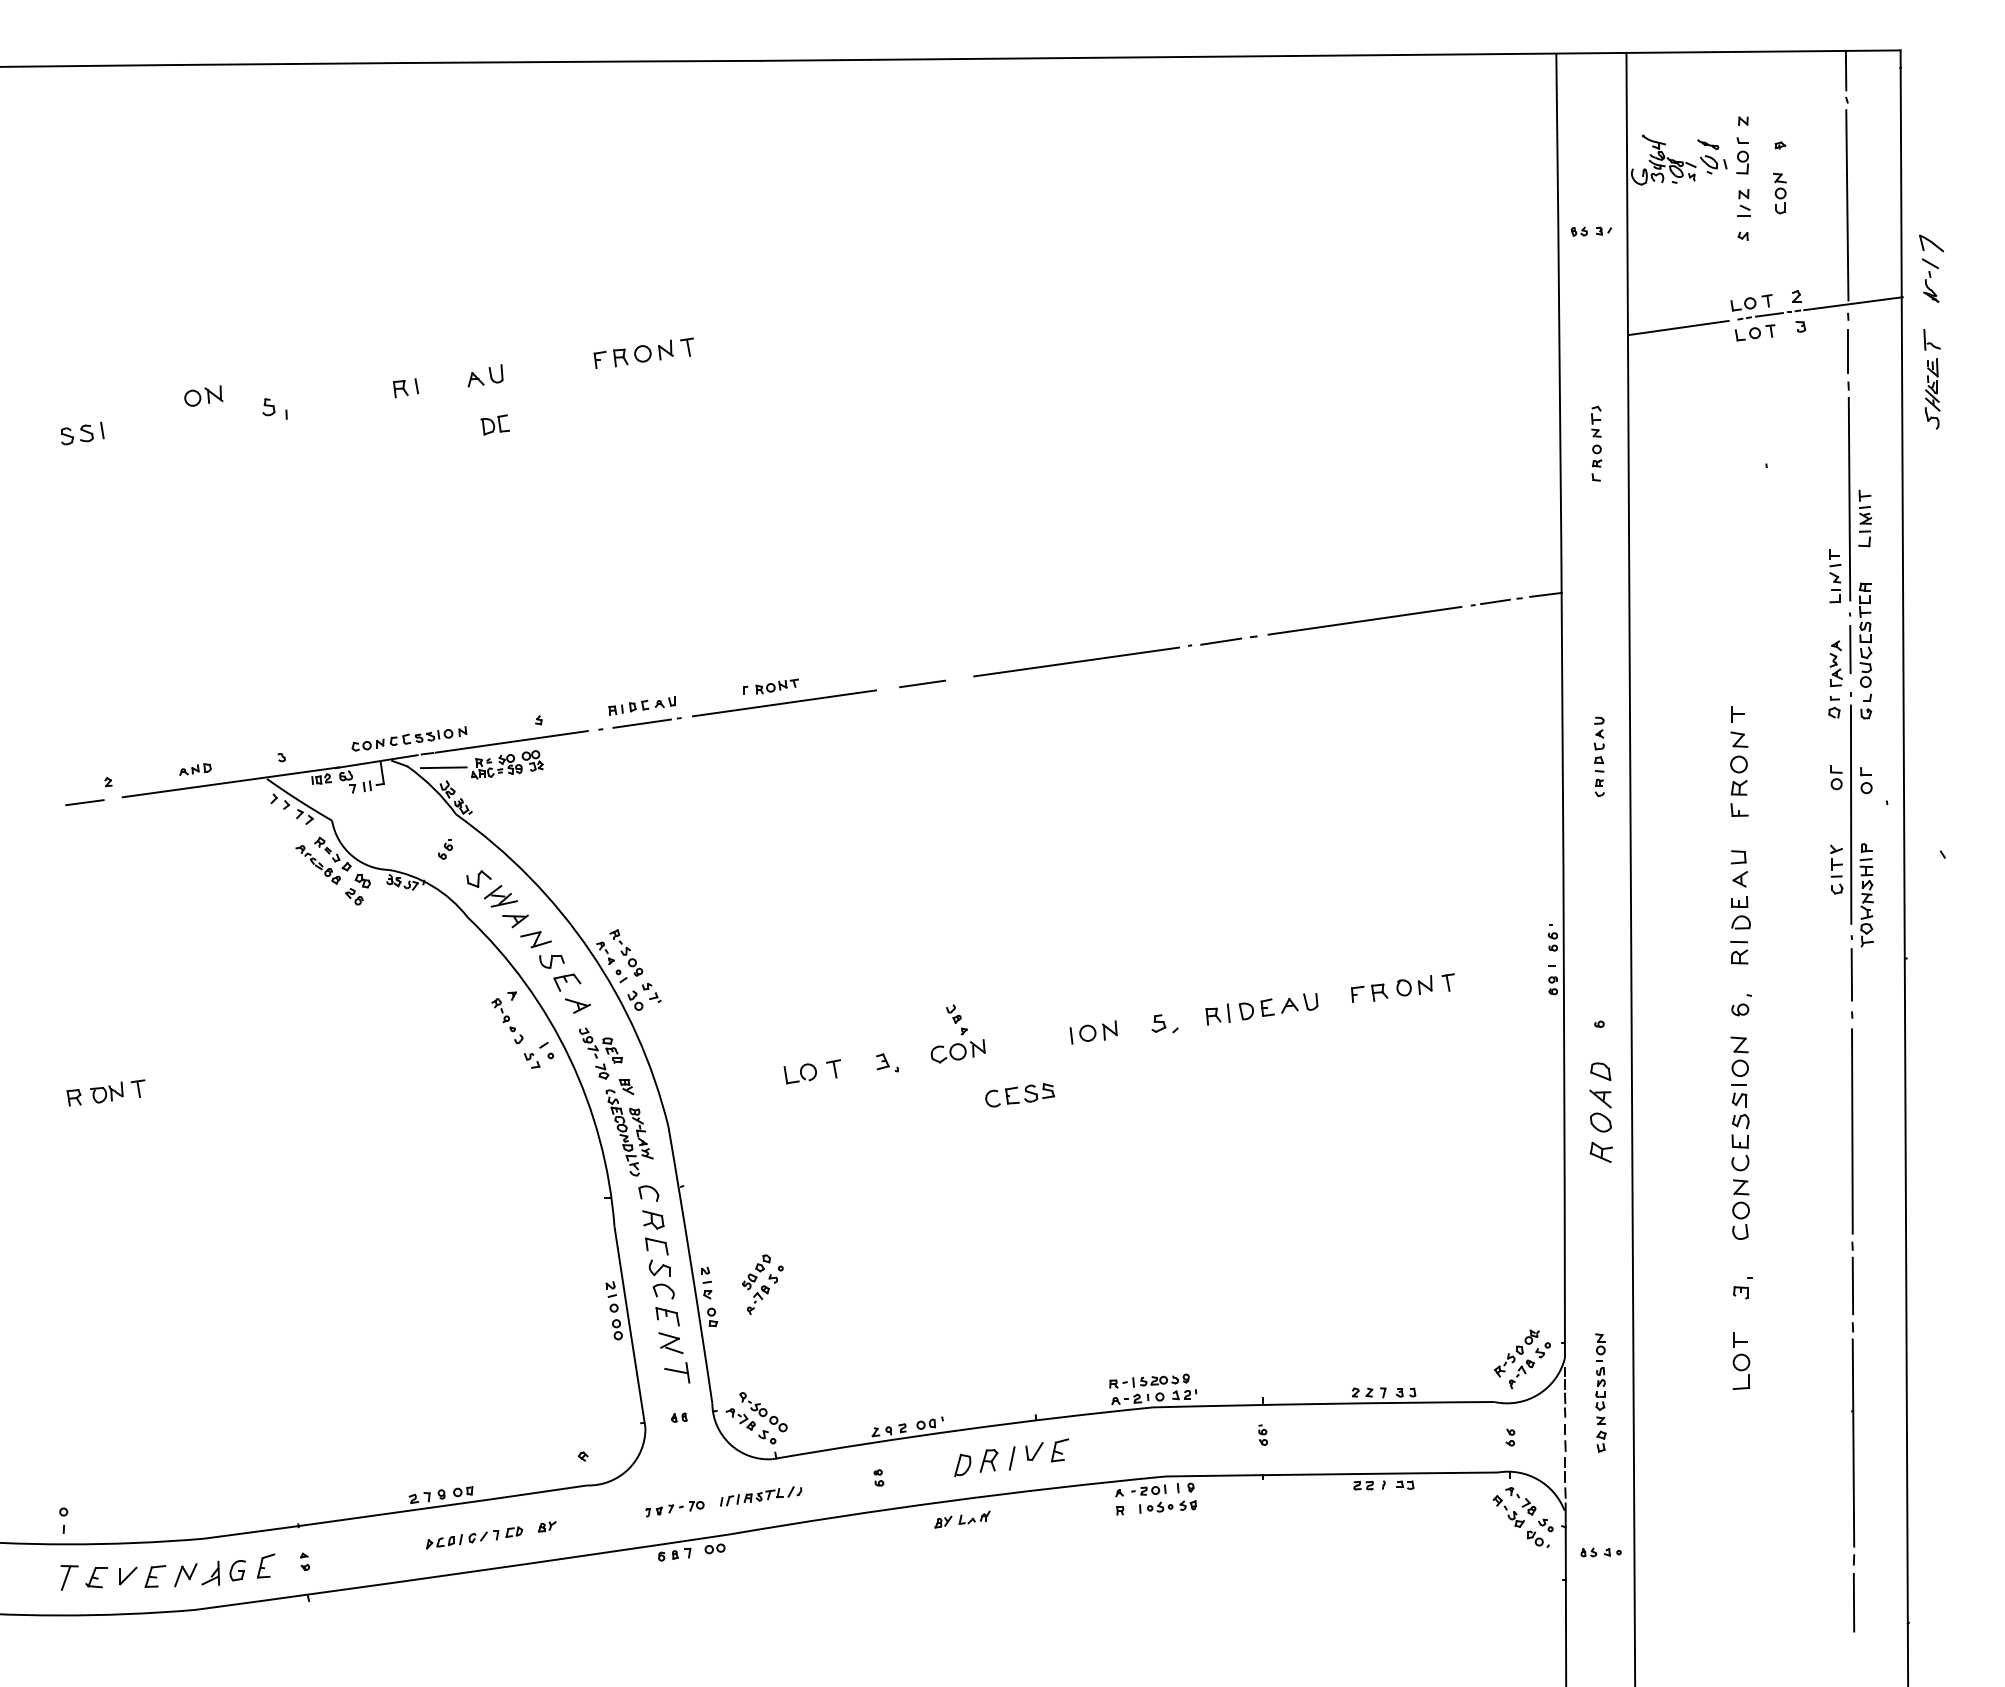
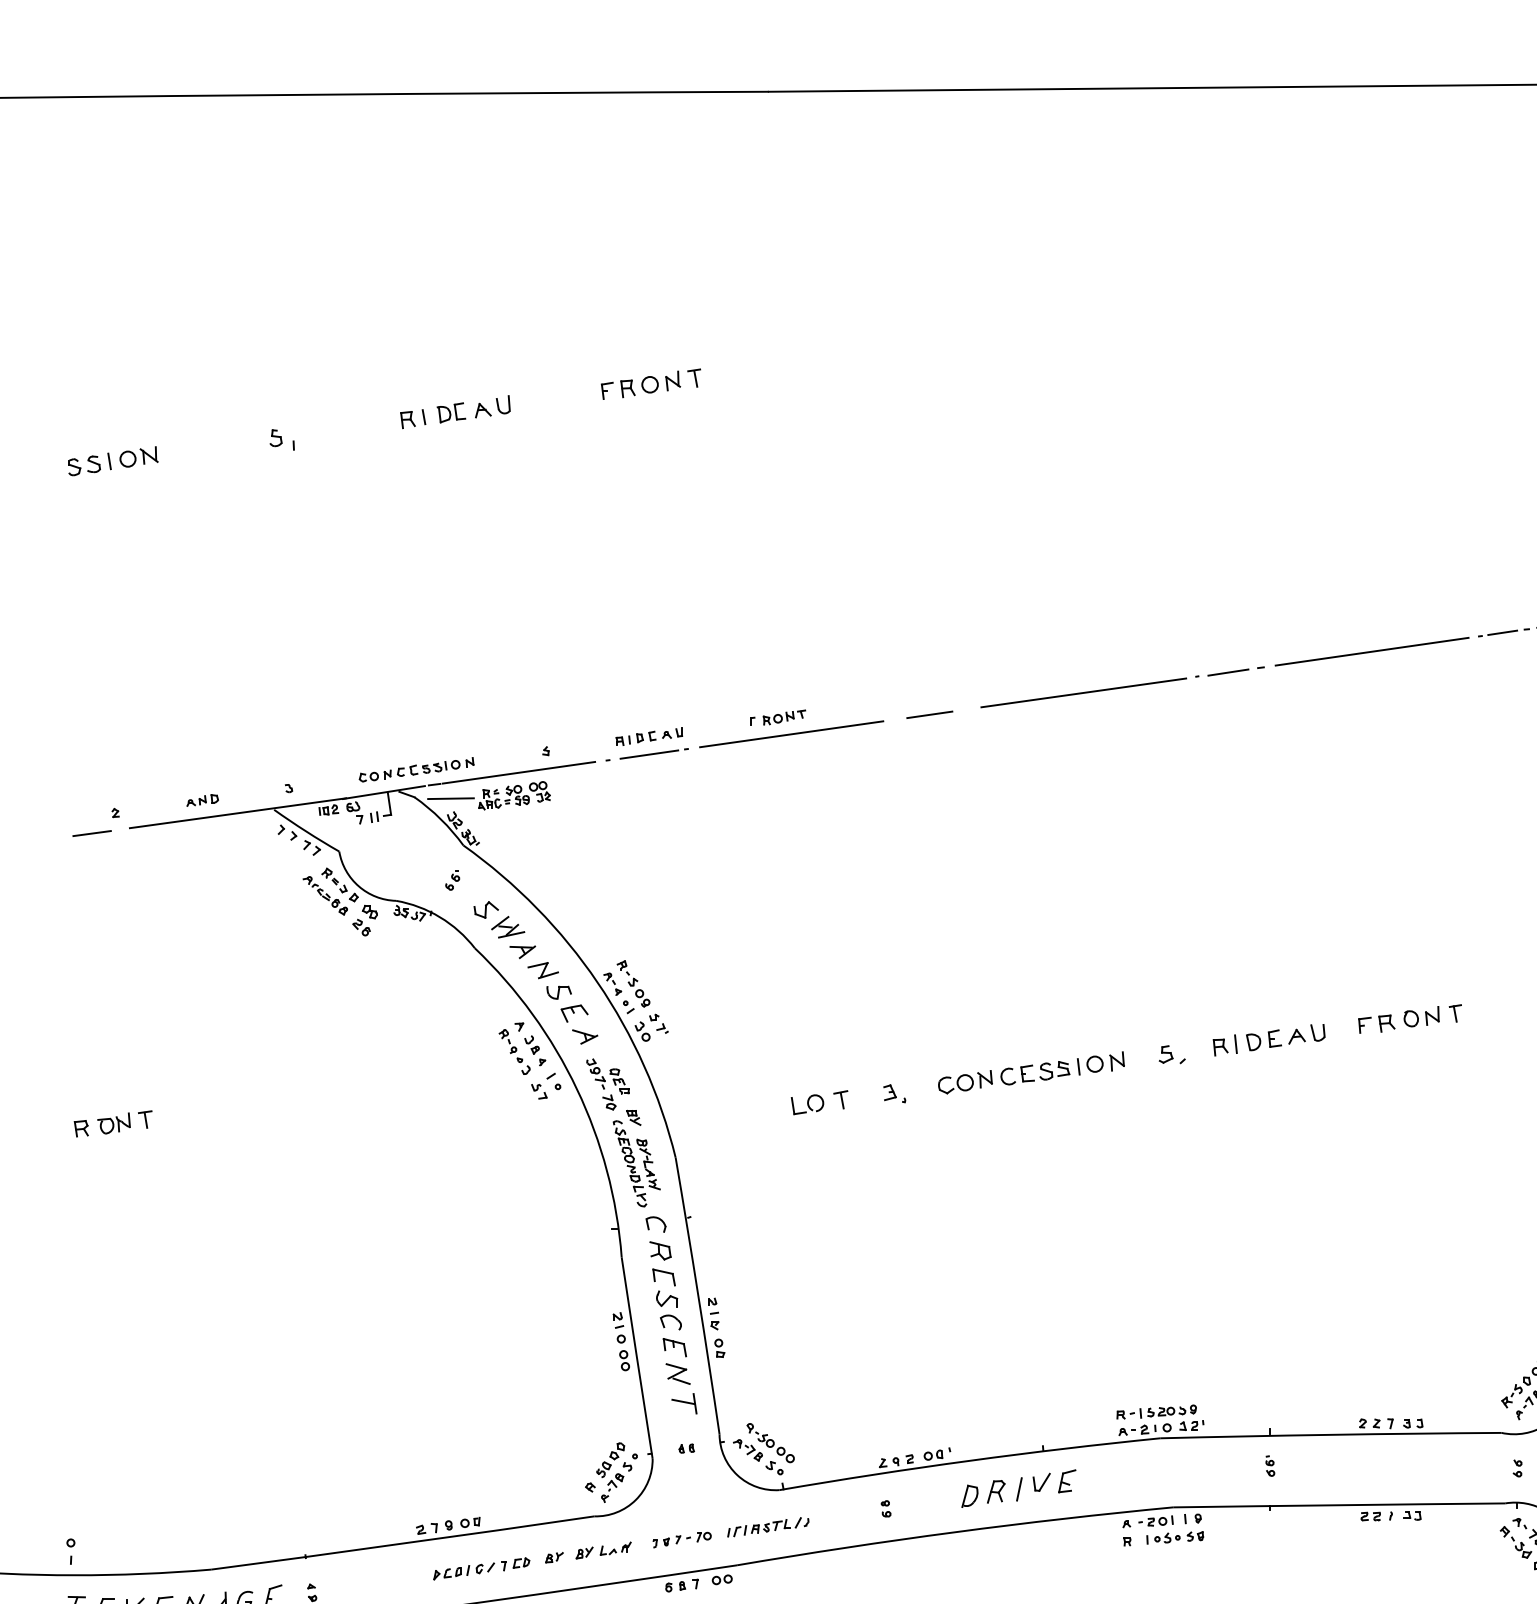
part: (203, 395) -> (138, 456), moved
part: (494, 424) -> (450, 412), moved
part: (956, 1019) -> (534, 1050), moved
part: (1020, 1095) -> (1035, 1073), moved
part: (762, 1284) -> (616, 1472), moved
part: (962, 1519) -> (603, 1550), moved

